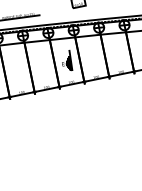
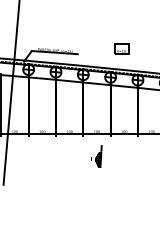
part: (66, 61) -> (96, 156), moved

